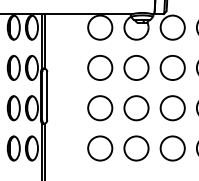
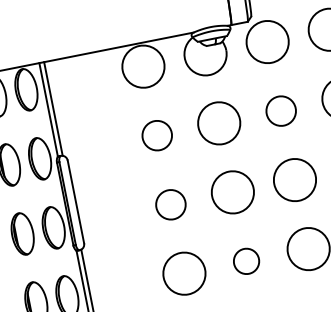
circle: (100, 67) -> (157, 134), size x0.7
circle: (172, 67) -> (280, 110), size x0.7
circle: (100, 108) -> (171, 205), size x0.7
circle: (136, 148) -> (246, 261), size x0.6

